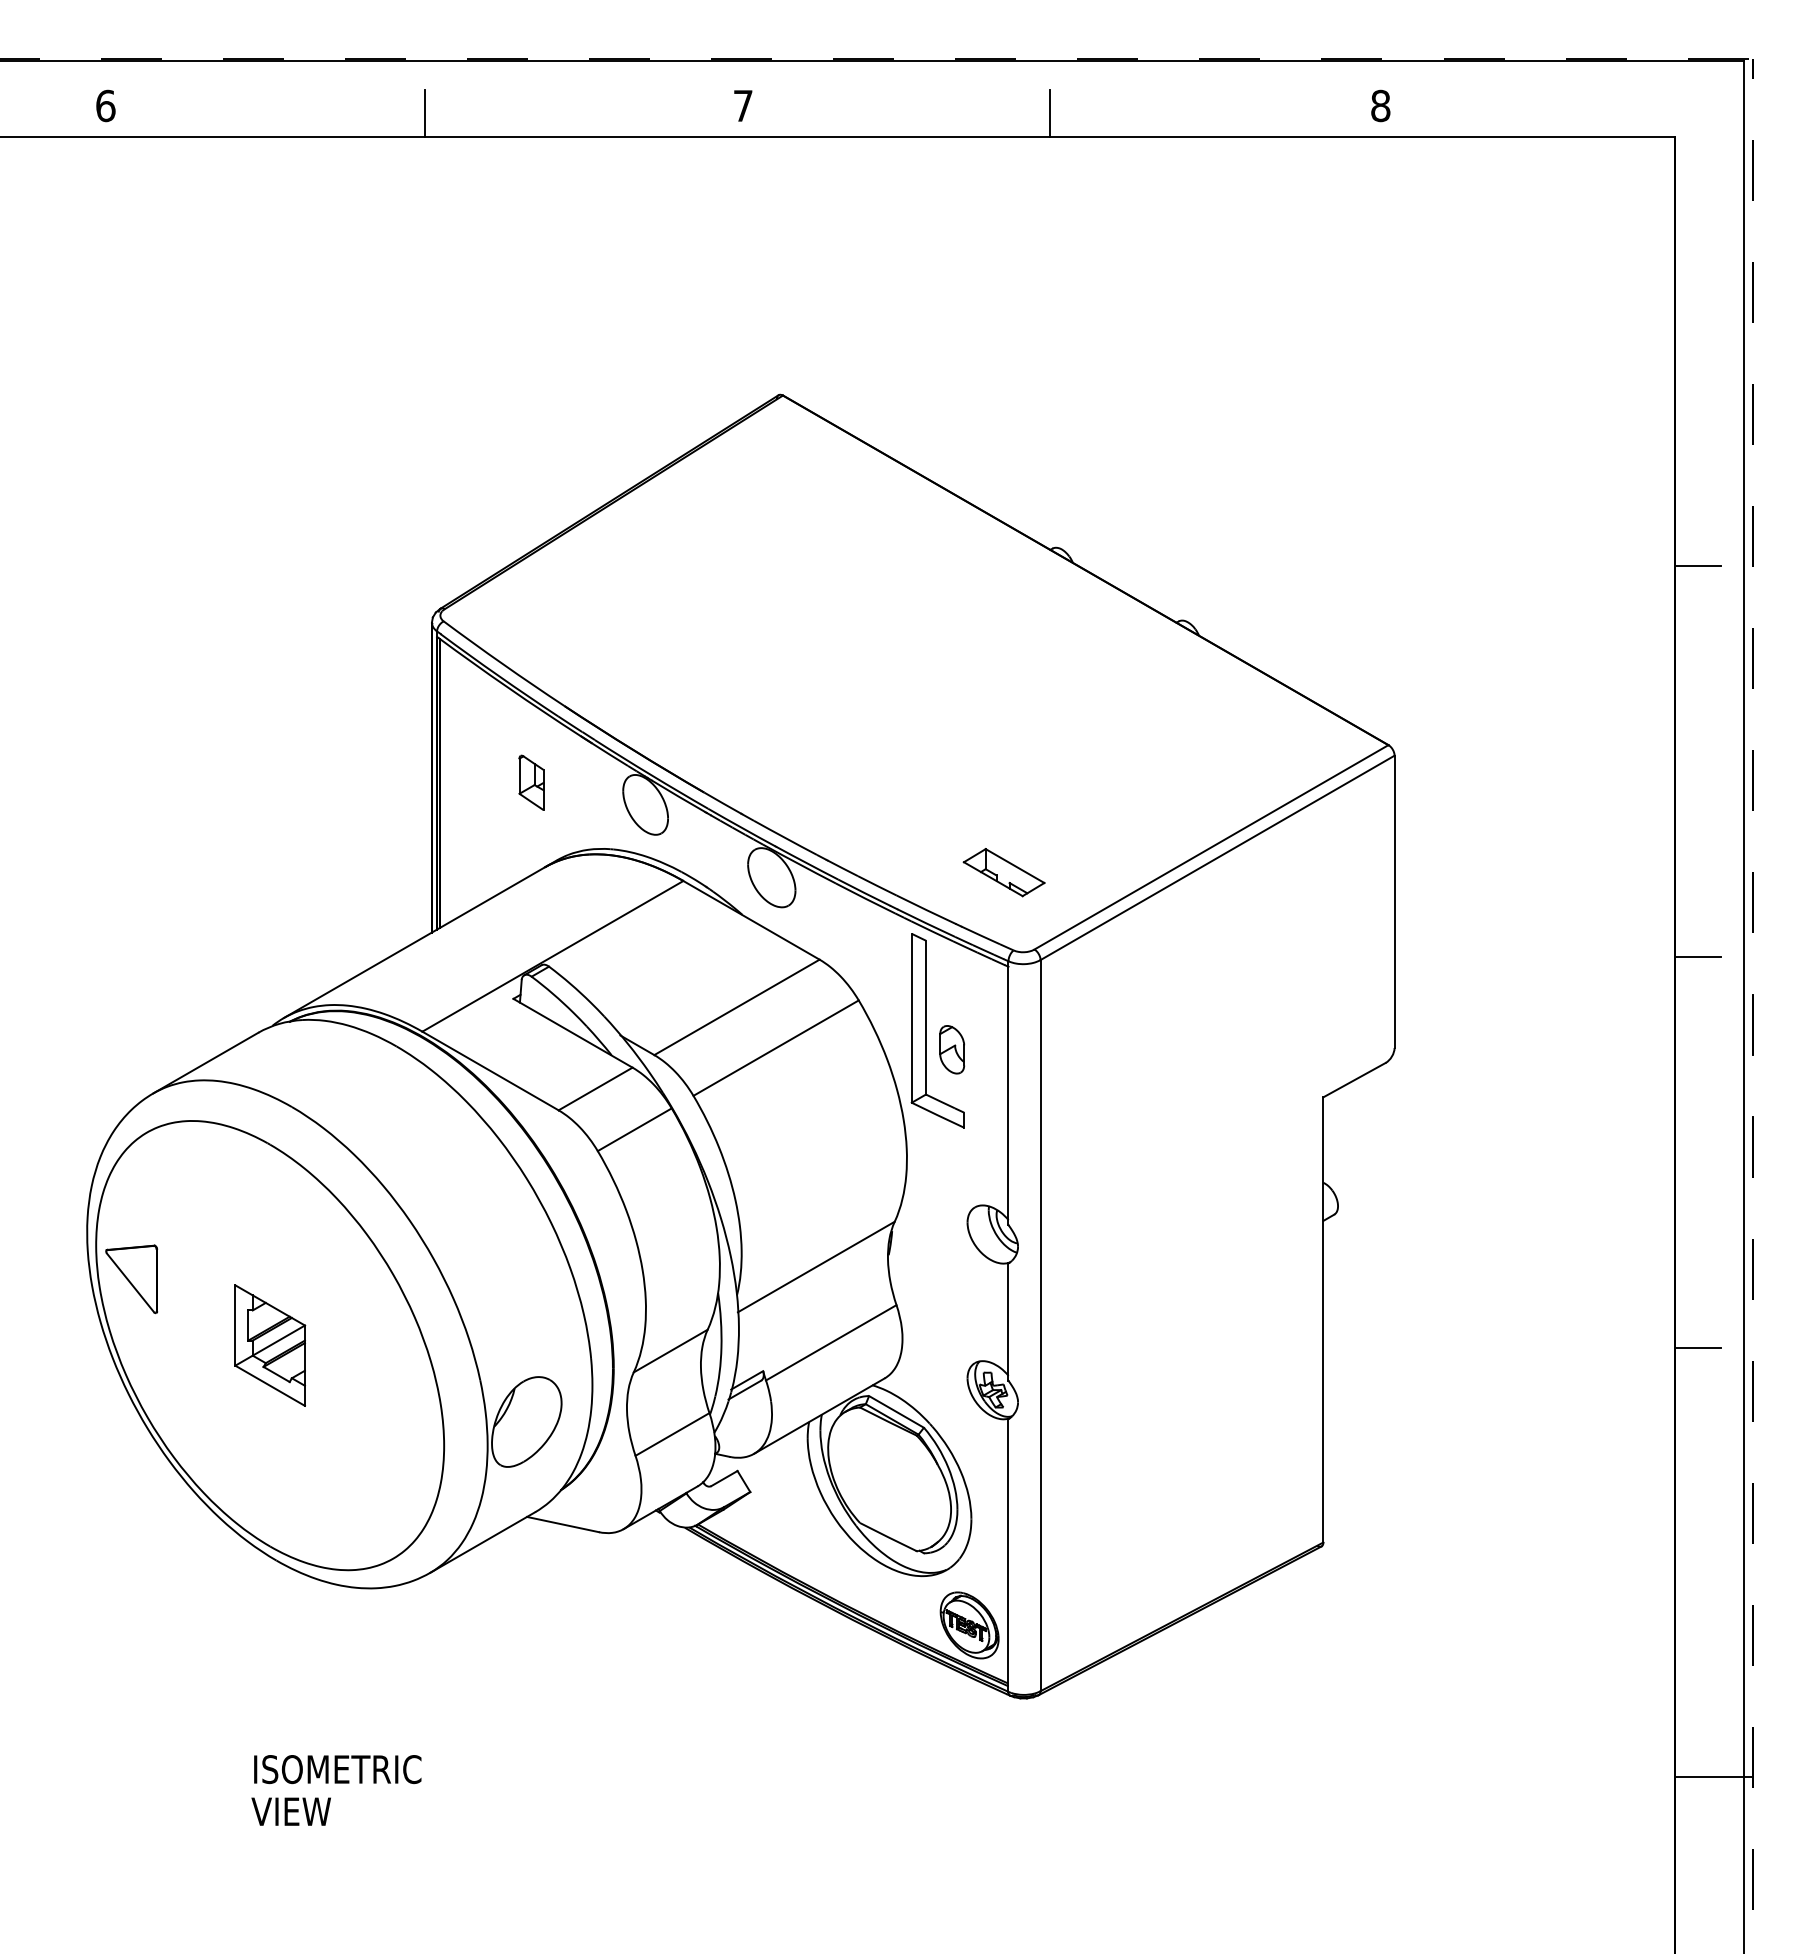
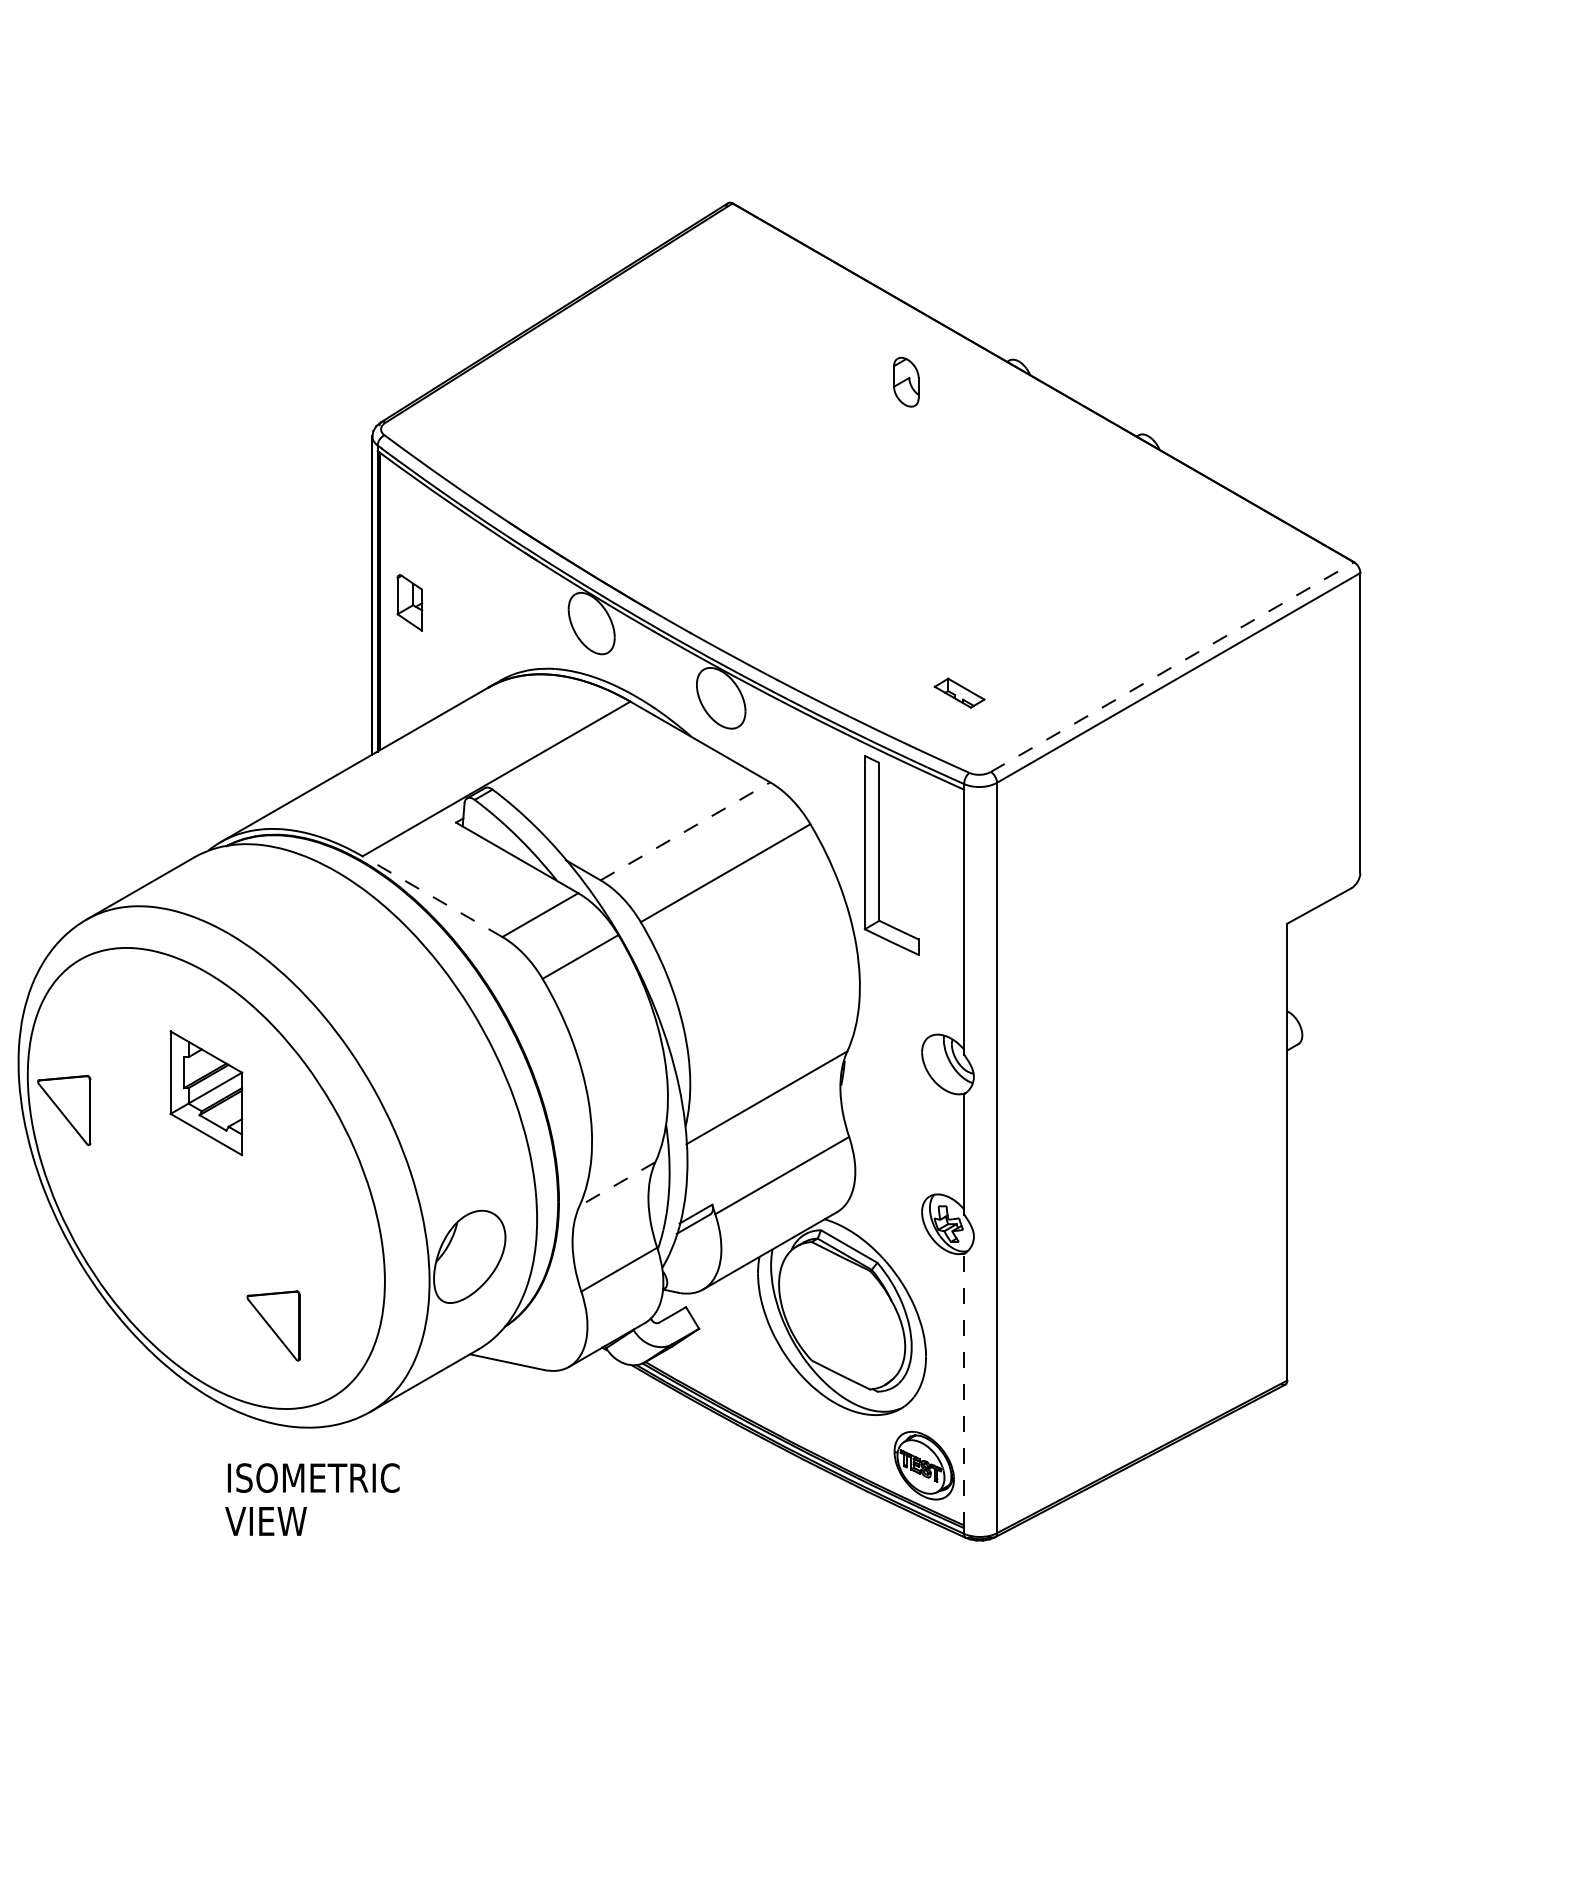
part: (531, 782) -> (409, 602), moved
line: (1211, 847) -> (1172, 667), solid -> dashed
part: (1003, 872) -> (958, 692), size x0.6
line: (737, 1007) -> (685, 831), solid -> dashed
part: (952, 1049) -> (906, 381), moved
line: (490, 1071) -> (432, 897), solid -> dashed
part: (270, 1345) -> (206, 1093), moved
line: (670, 1351) -> (617, 1184), solid -> dashed
part: (335, 1489) -> (273, 1326), added
line: (1008, 1552) -> (964, 1390), solid -> dashed
text: (336, 1790) -> (312, 1499), moved

